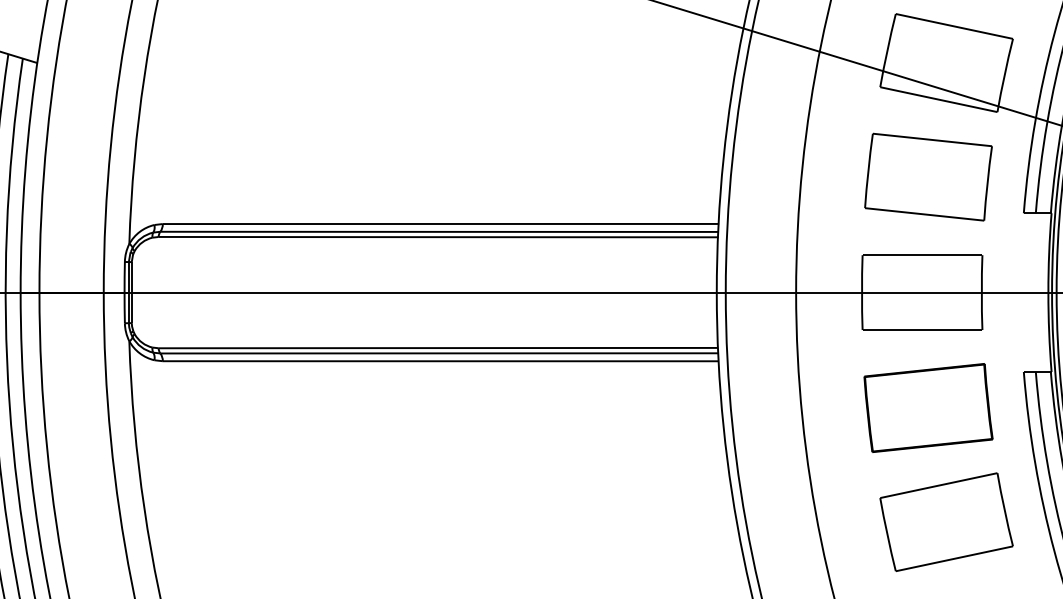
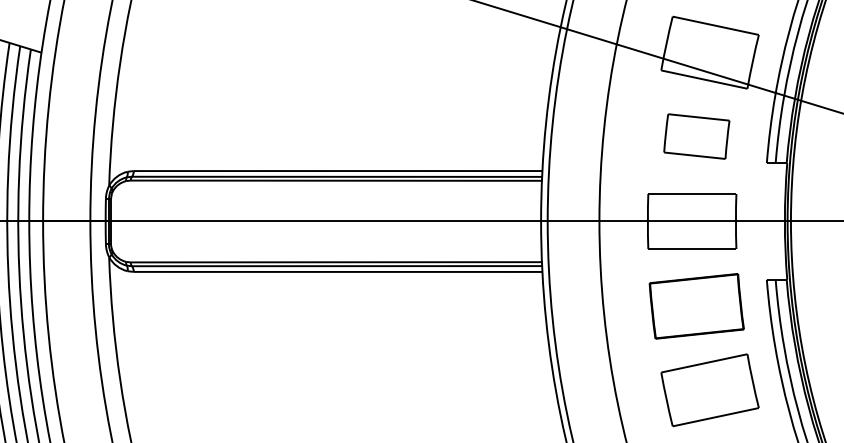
part: (928, 177) -> (696, 136), size x0.7

